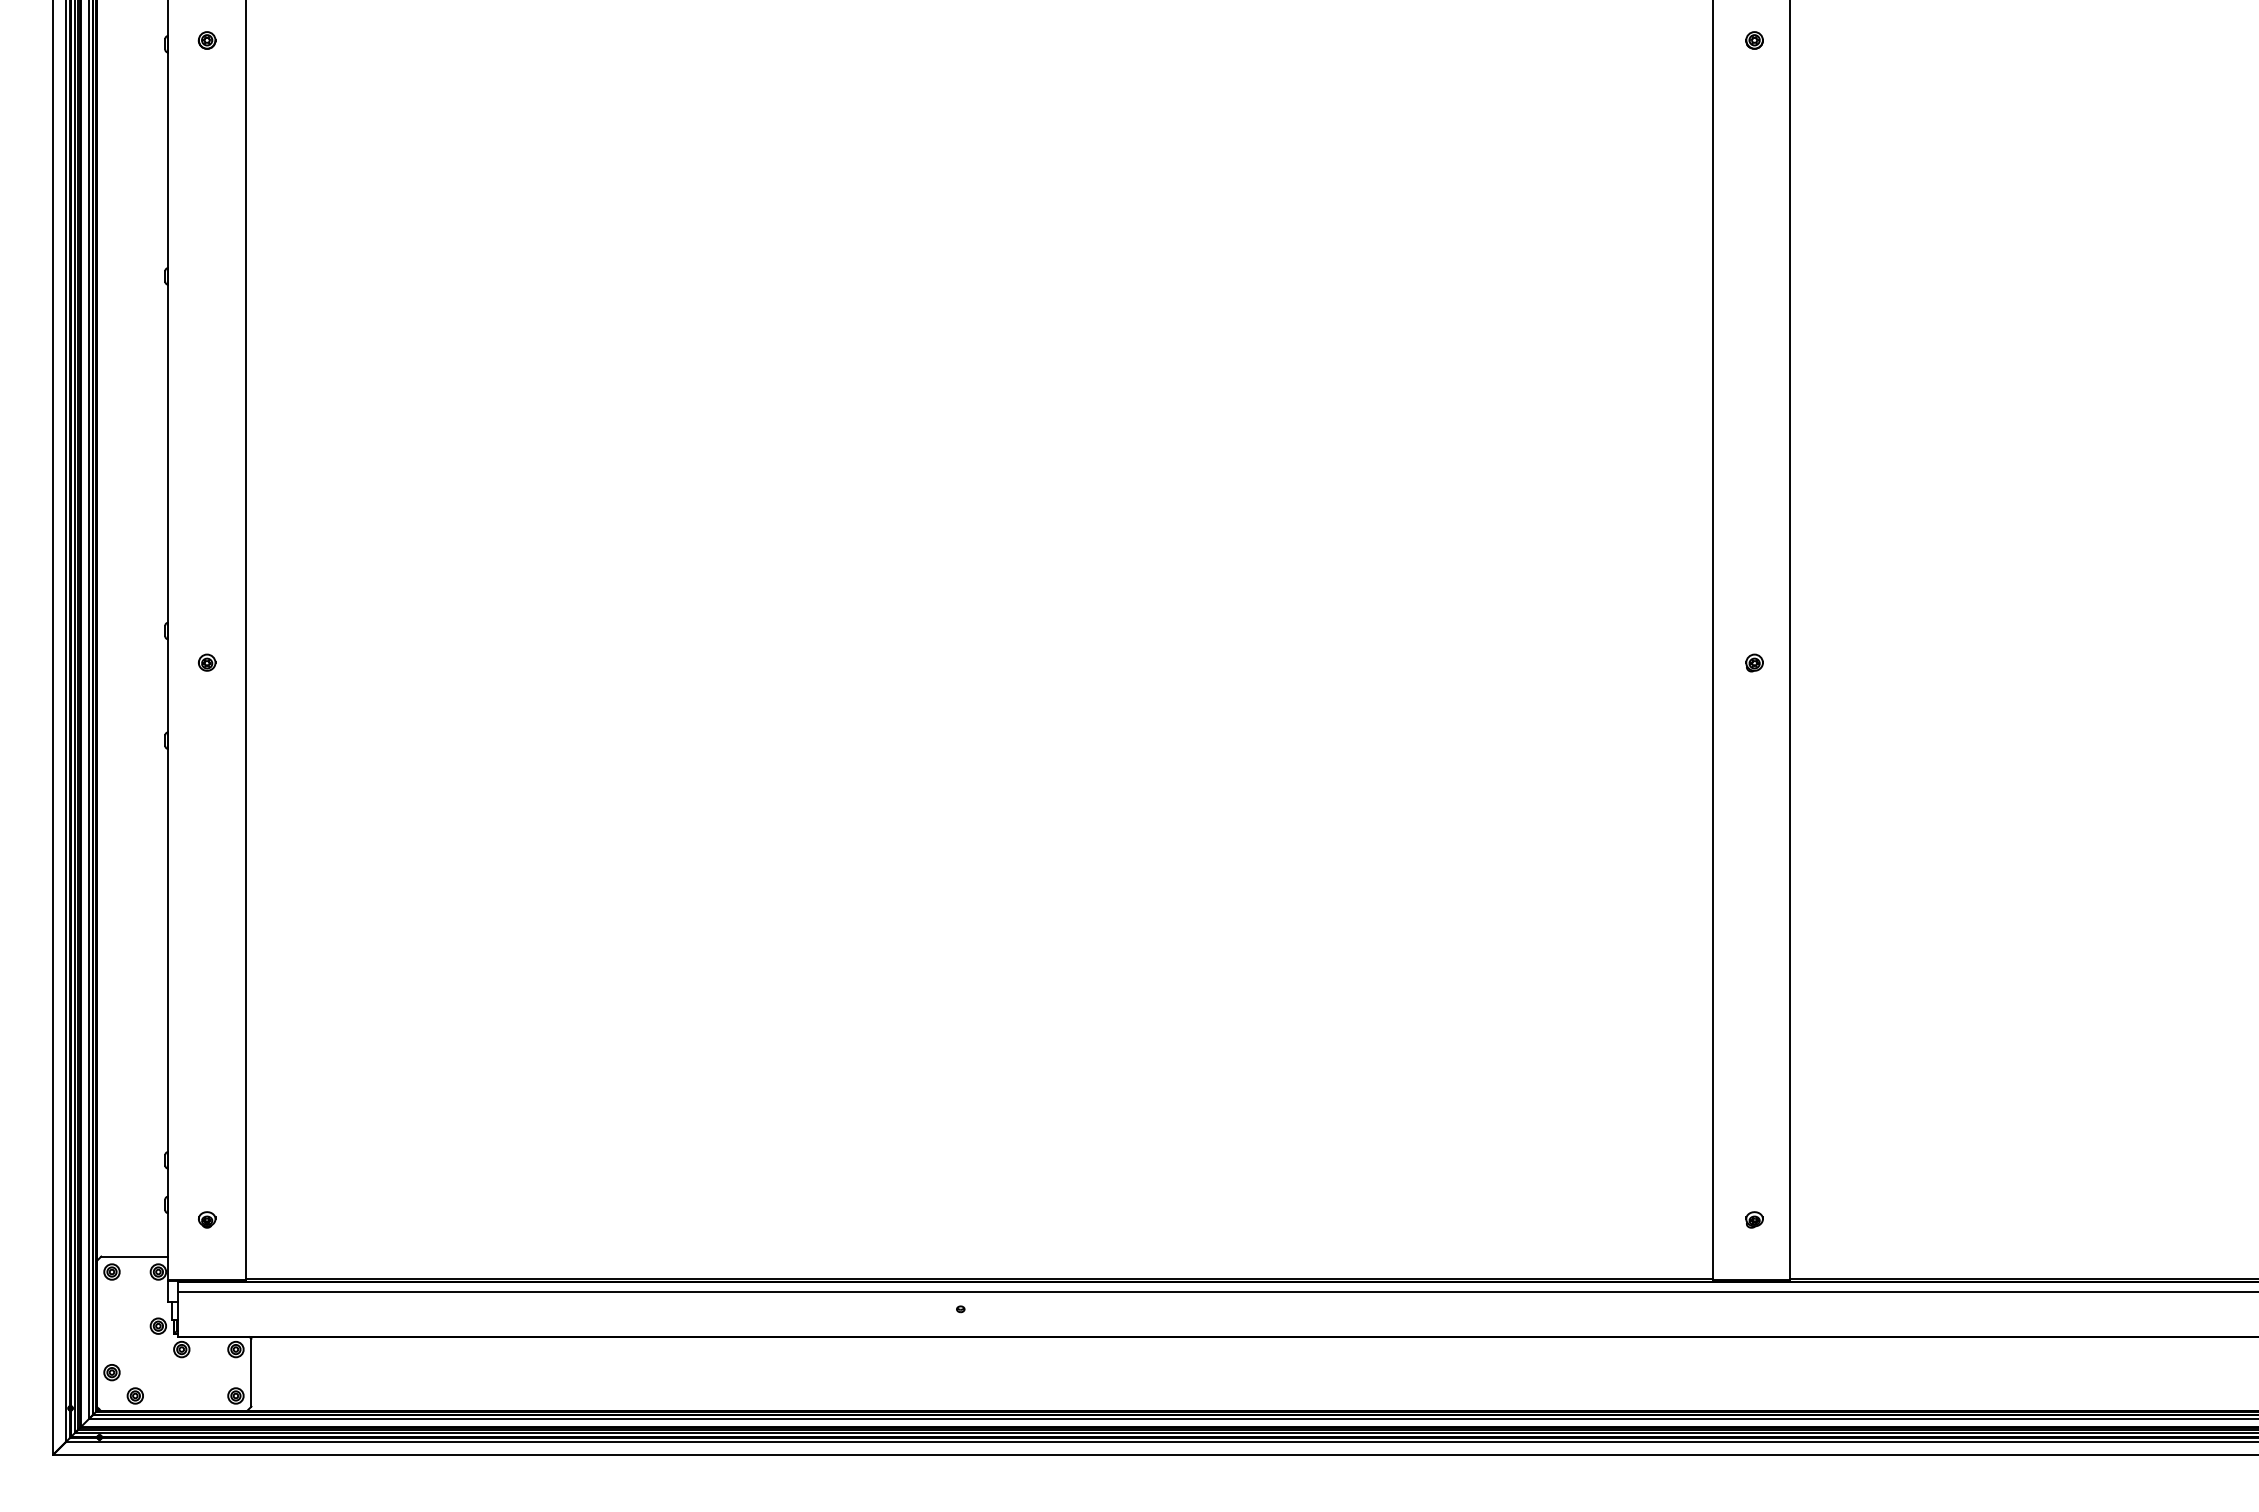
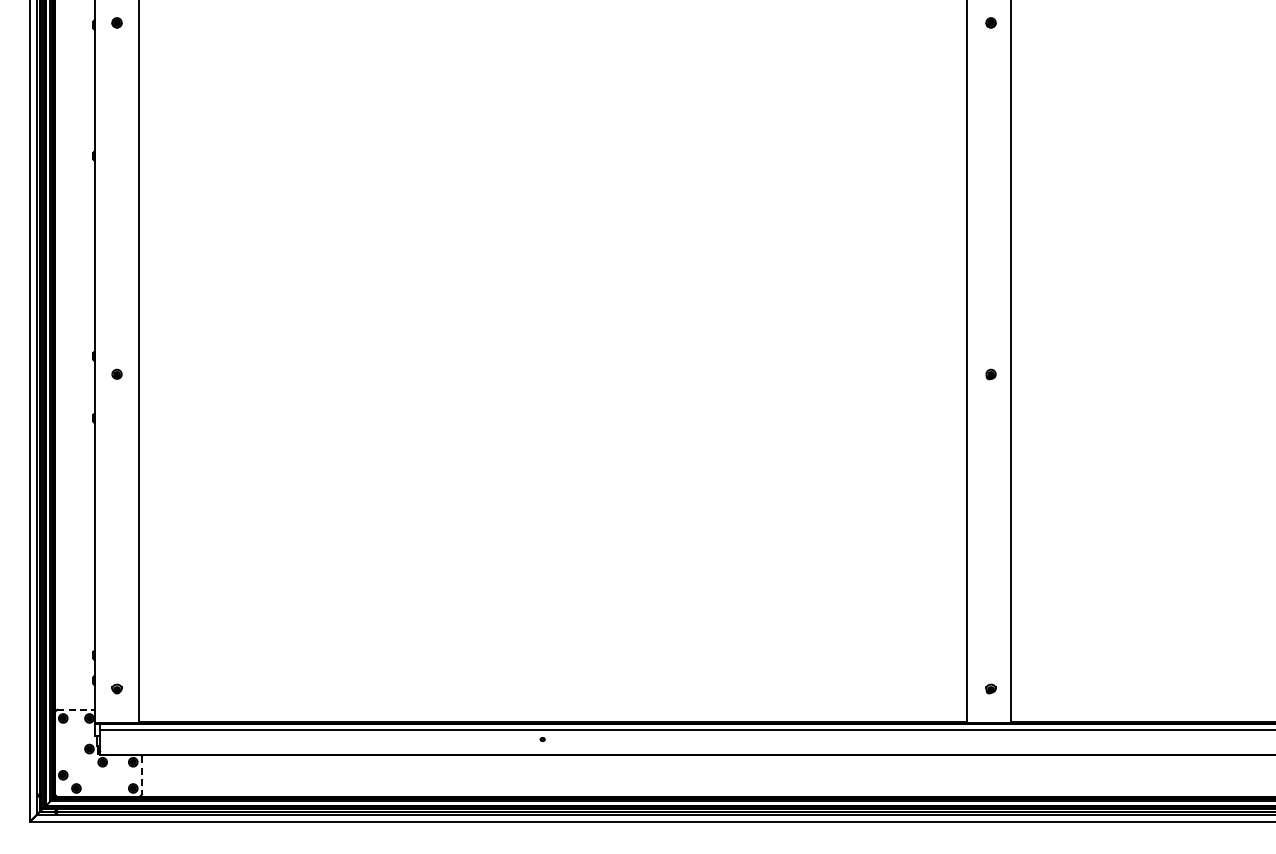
line: (135, 1256) -> (76, 709), solid -> dashed
line: (252, 1372) -> (142, 775), solid -> dashed

